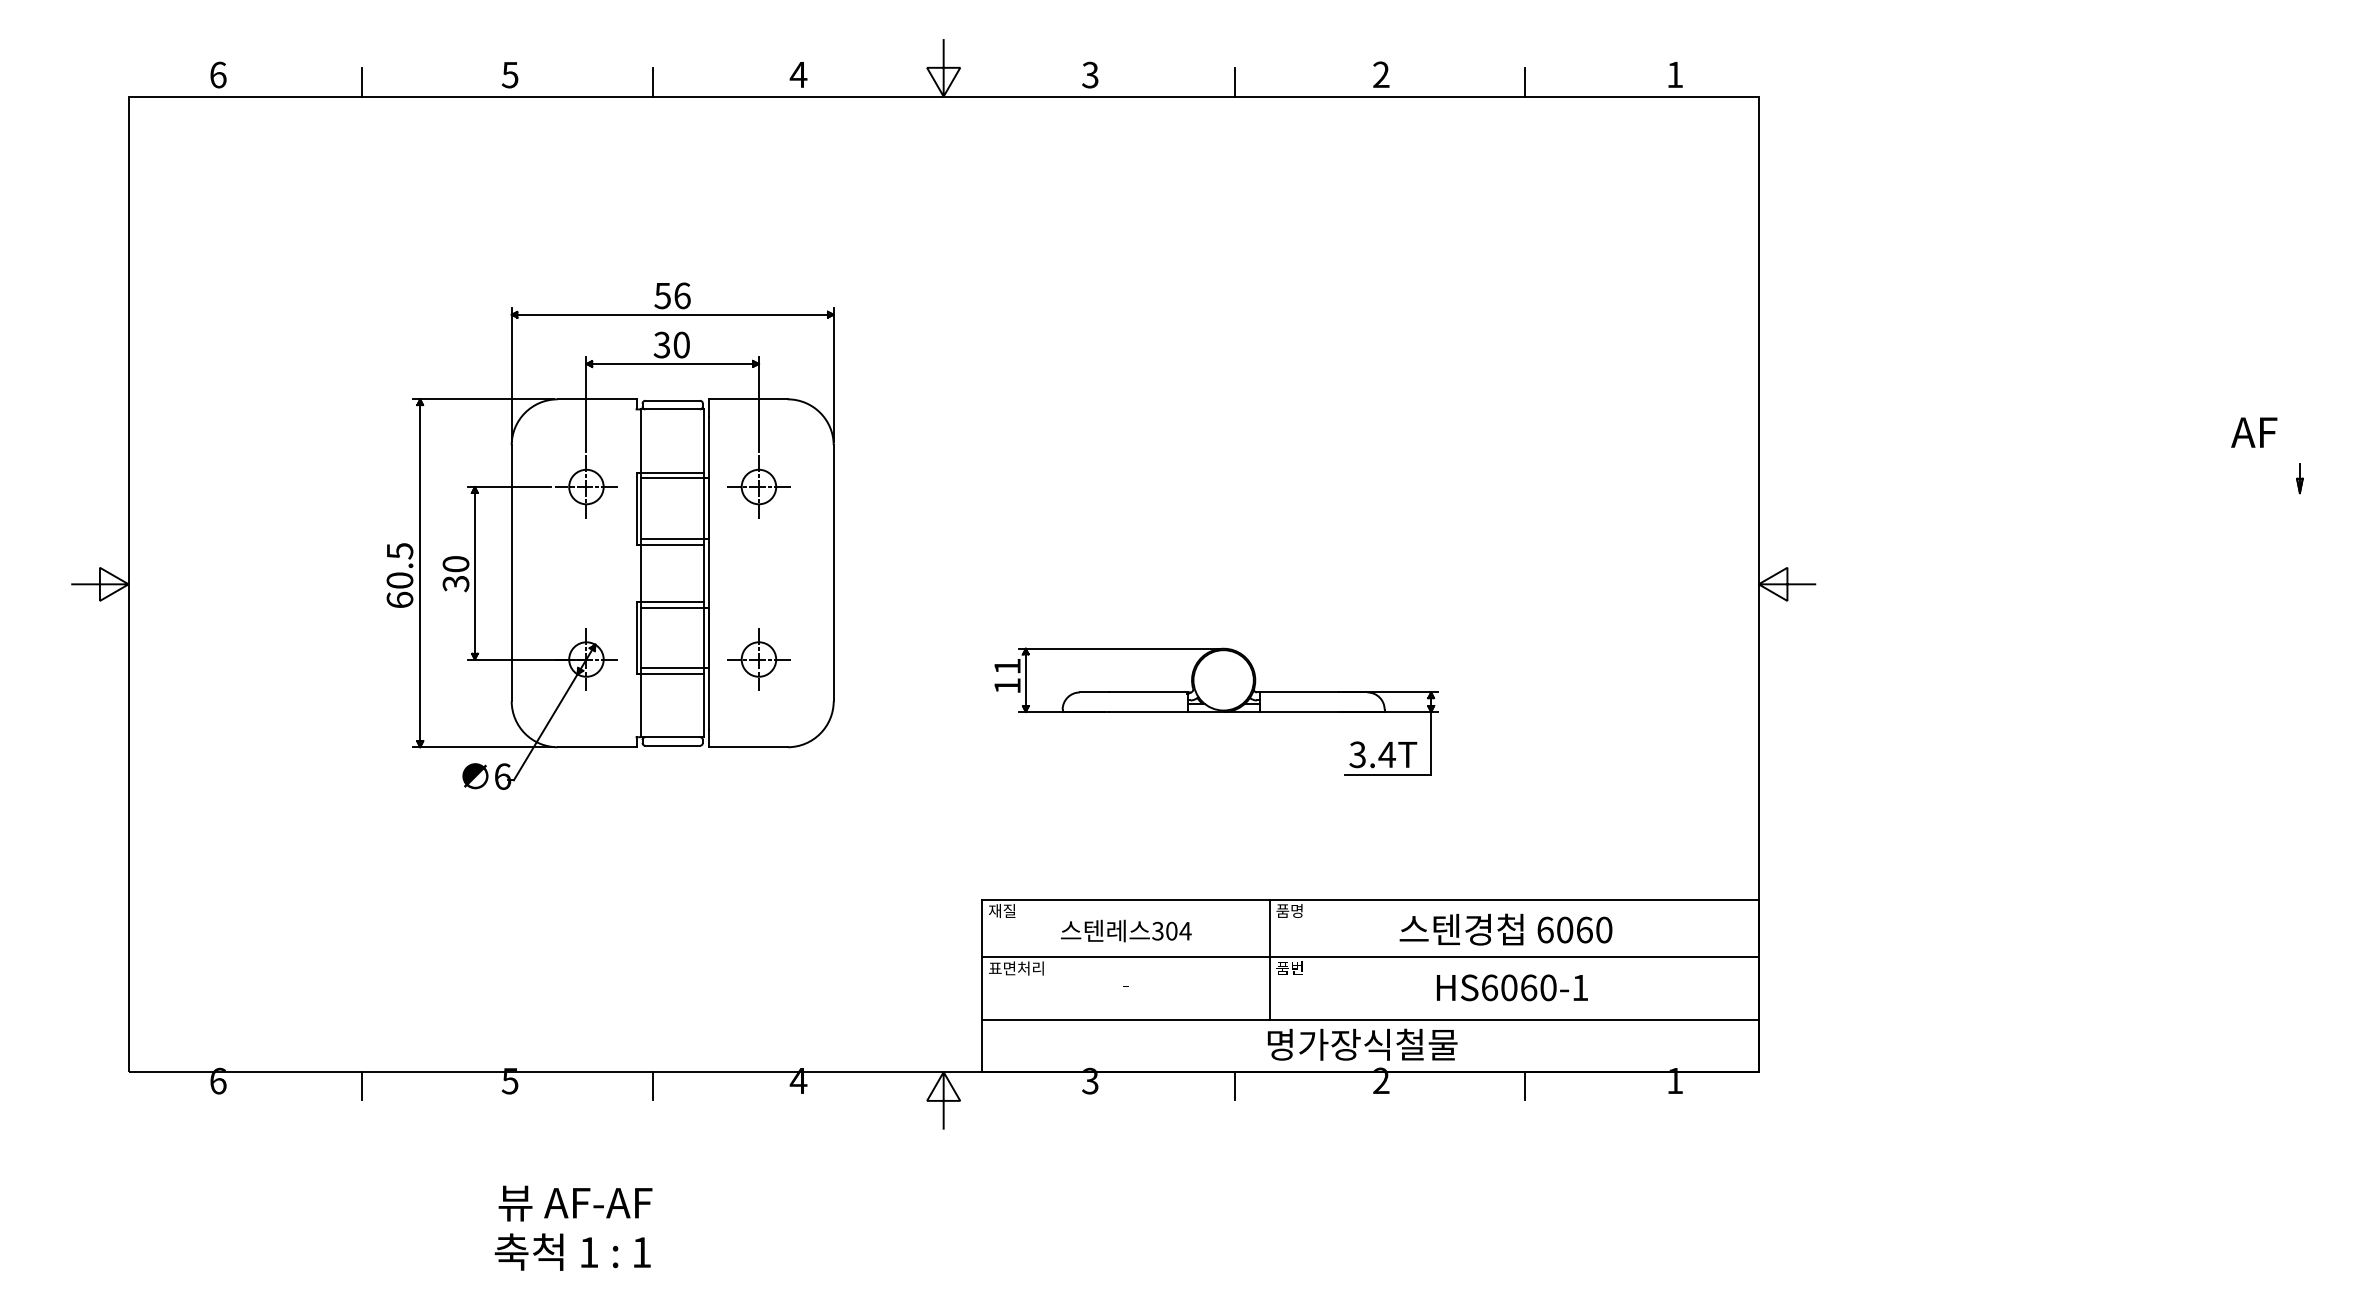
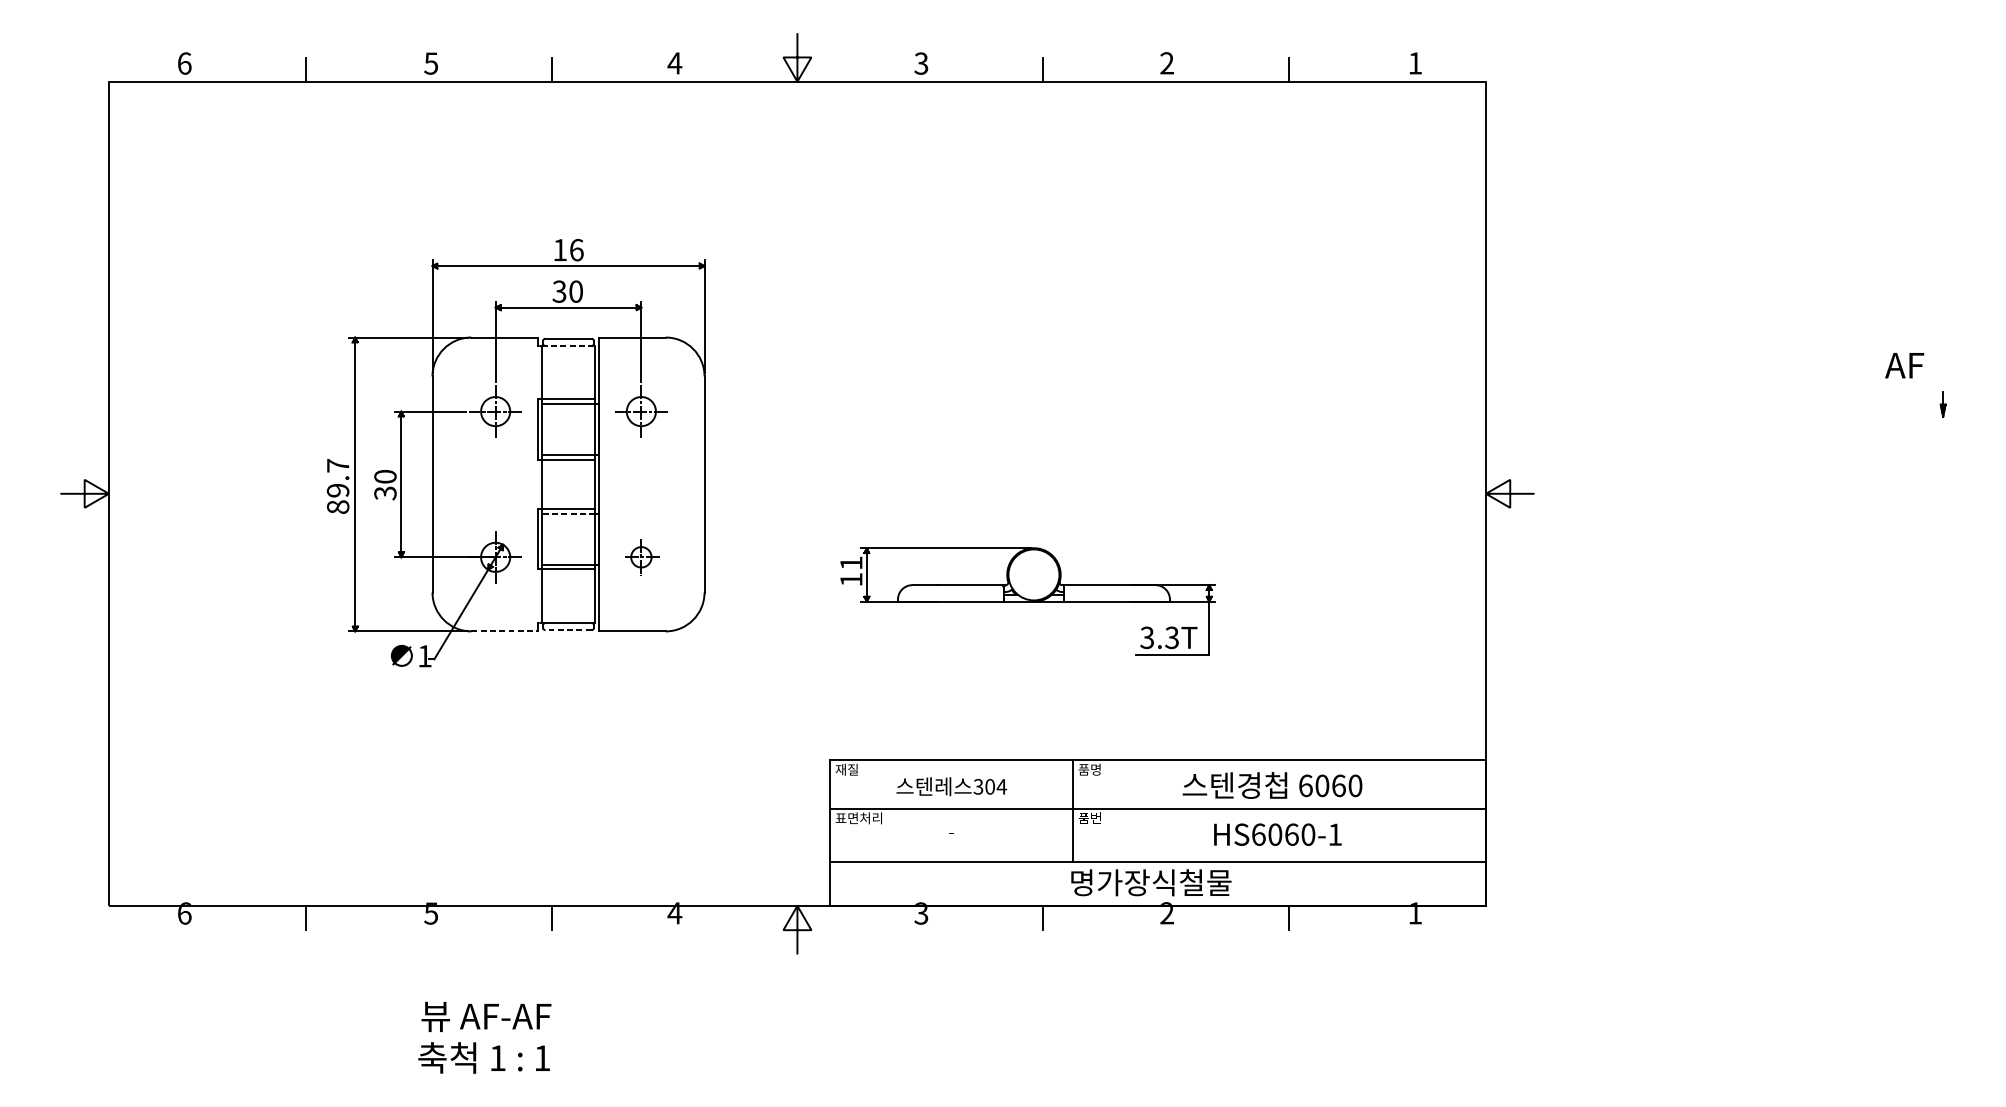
text: (662, 296) -> (559, 250), 56 -> 16
line: (672, 409) -> (568, 346), solid -> dashed
text: (399, 575) -> (337, 486), 60.5 -> 89.7
line: (672, 607) -> (568, 513), solid -> dashed
part: (758, 659) -> (641, 557), size x0.7
line: (672, 745) -> (568, 629), solid -> dashed
line: (597, 747) -> (504, 631), solid -> dashed
text: (1386, 754) -> (1171, 637), 3.4T -> 3.3T
text: (503, 776) -> (425, 656), 6 -> 1

